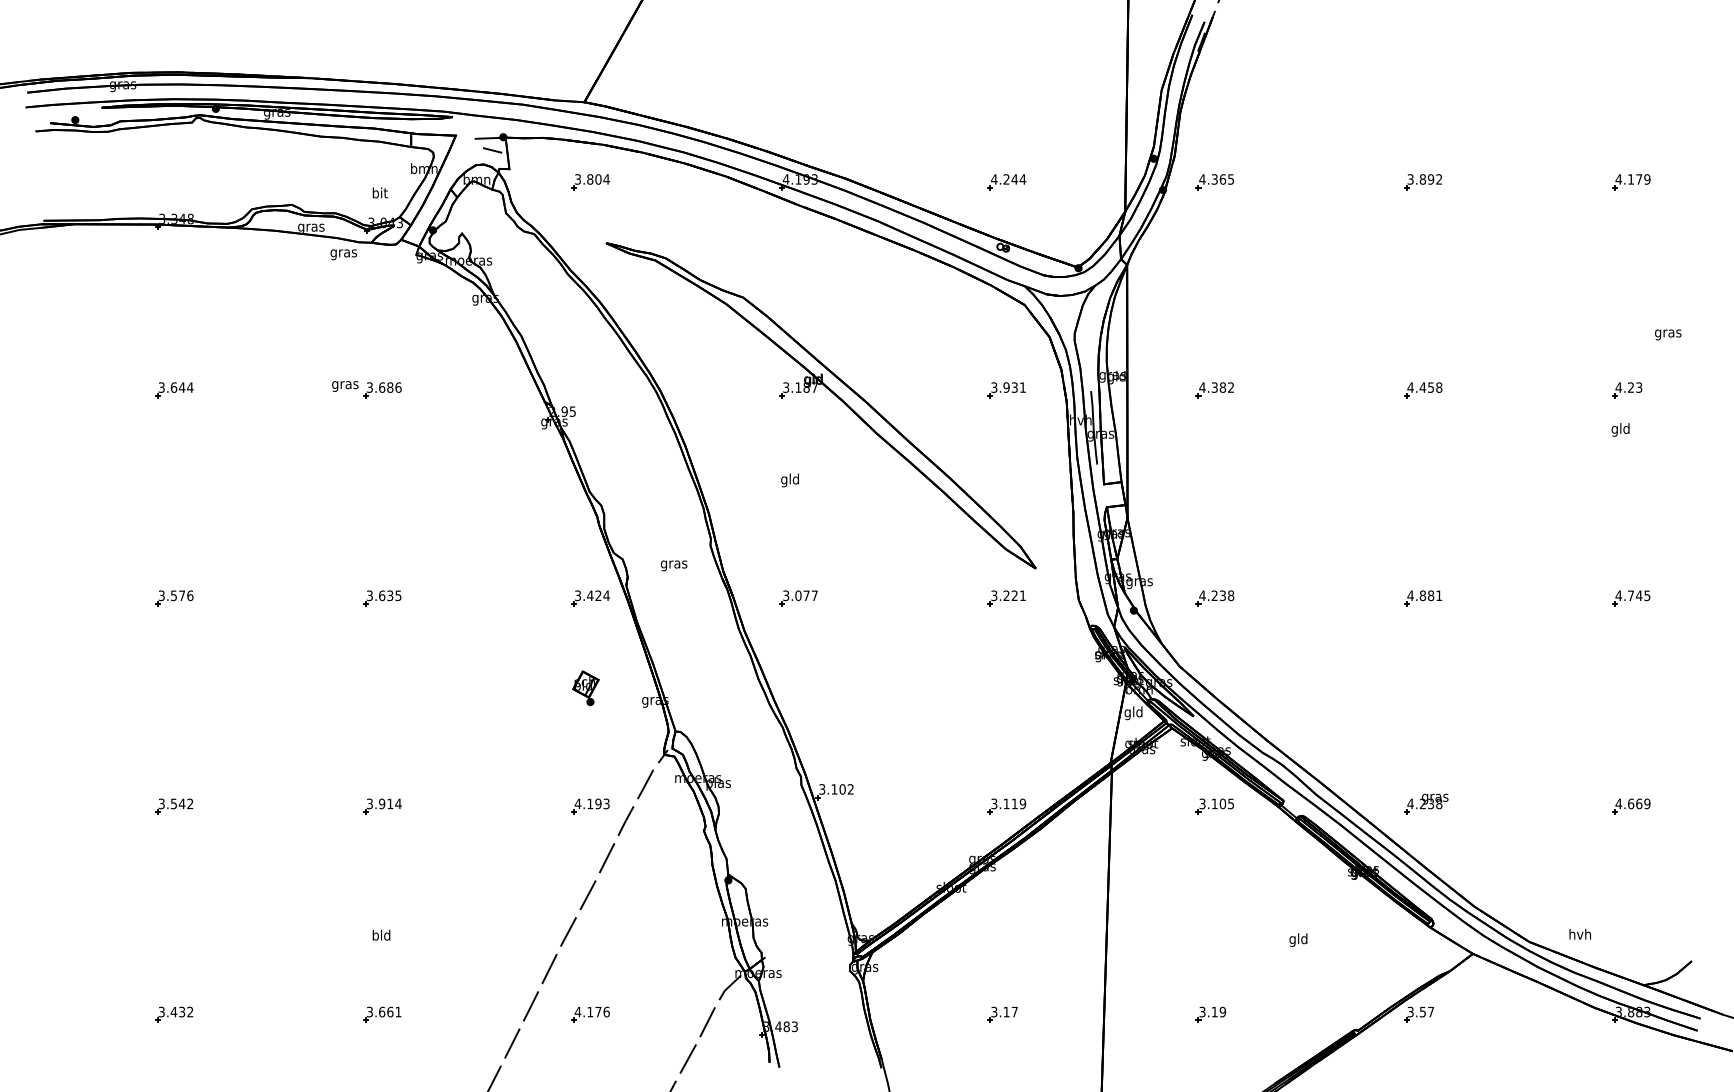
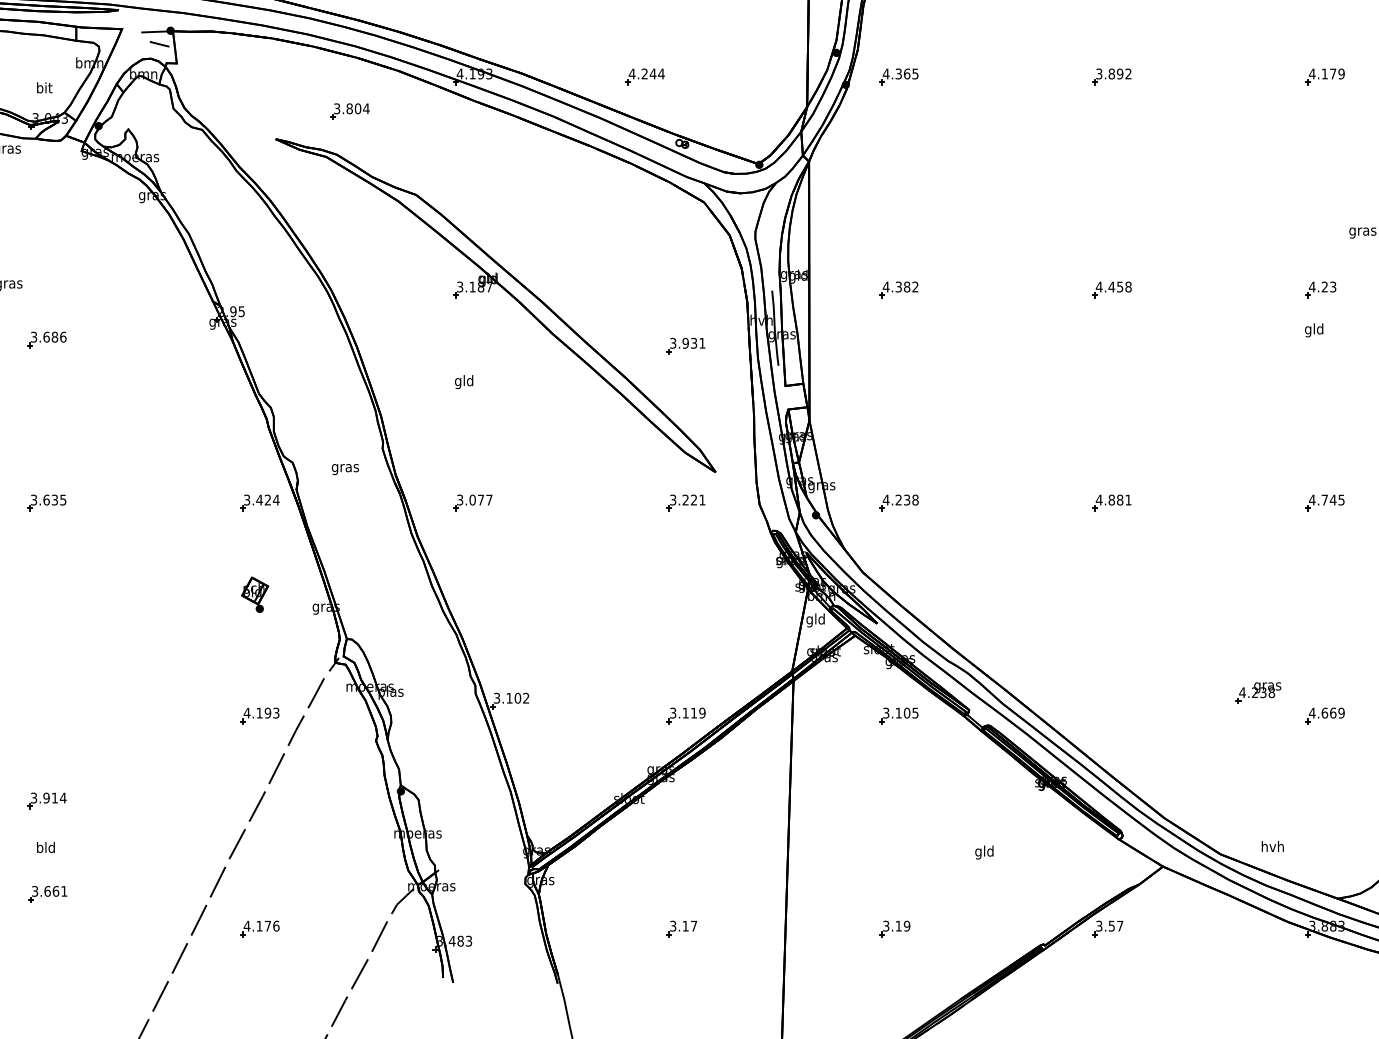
part: (590, 182) -> (349, 111), moved
part: (1006, 182) -> (644, 77), moved
part: (382, 390) -> (46, 340), moved
part: (1006, 390) -> (685, 346), moved
part: (1426, 803) -> (1258, 692), moved
part: (382, 806) -> (46, 800), moved
part: (382, 1014) -> (47, 893), moved

